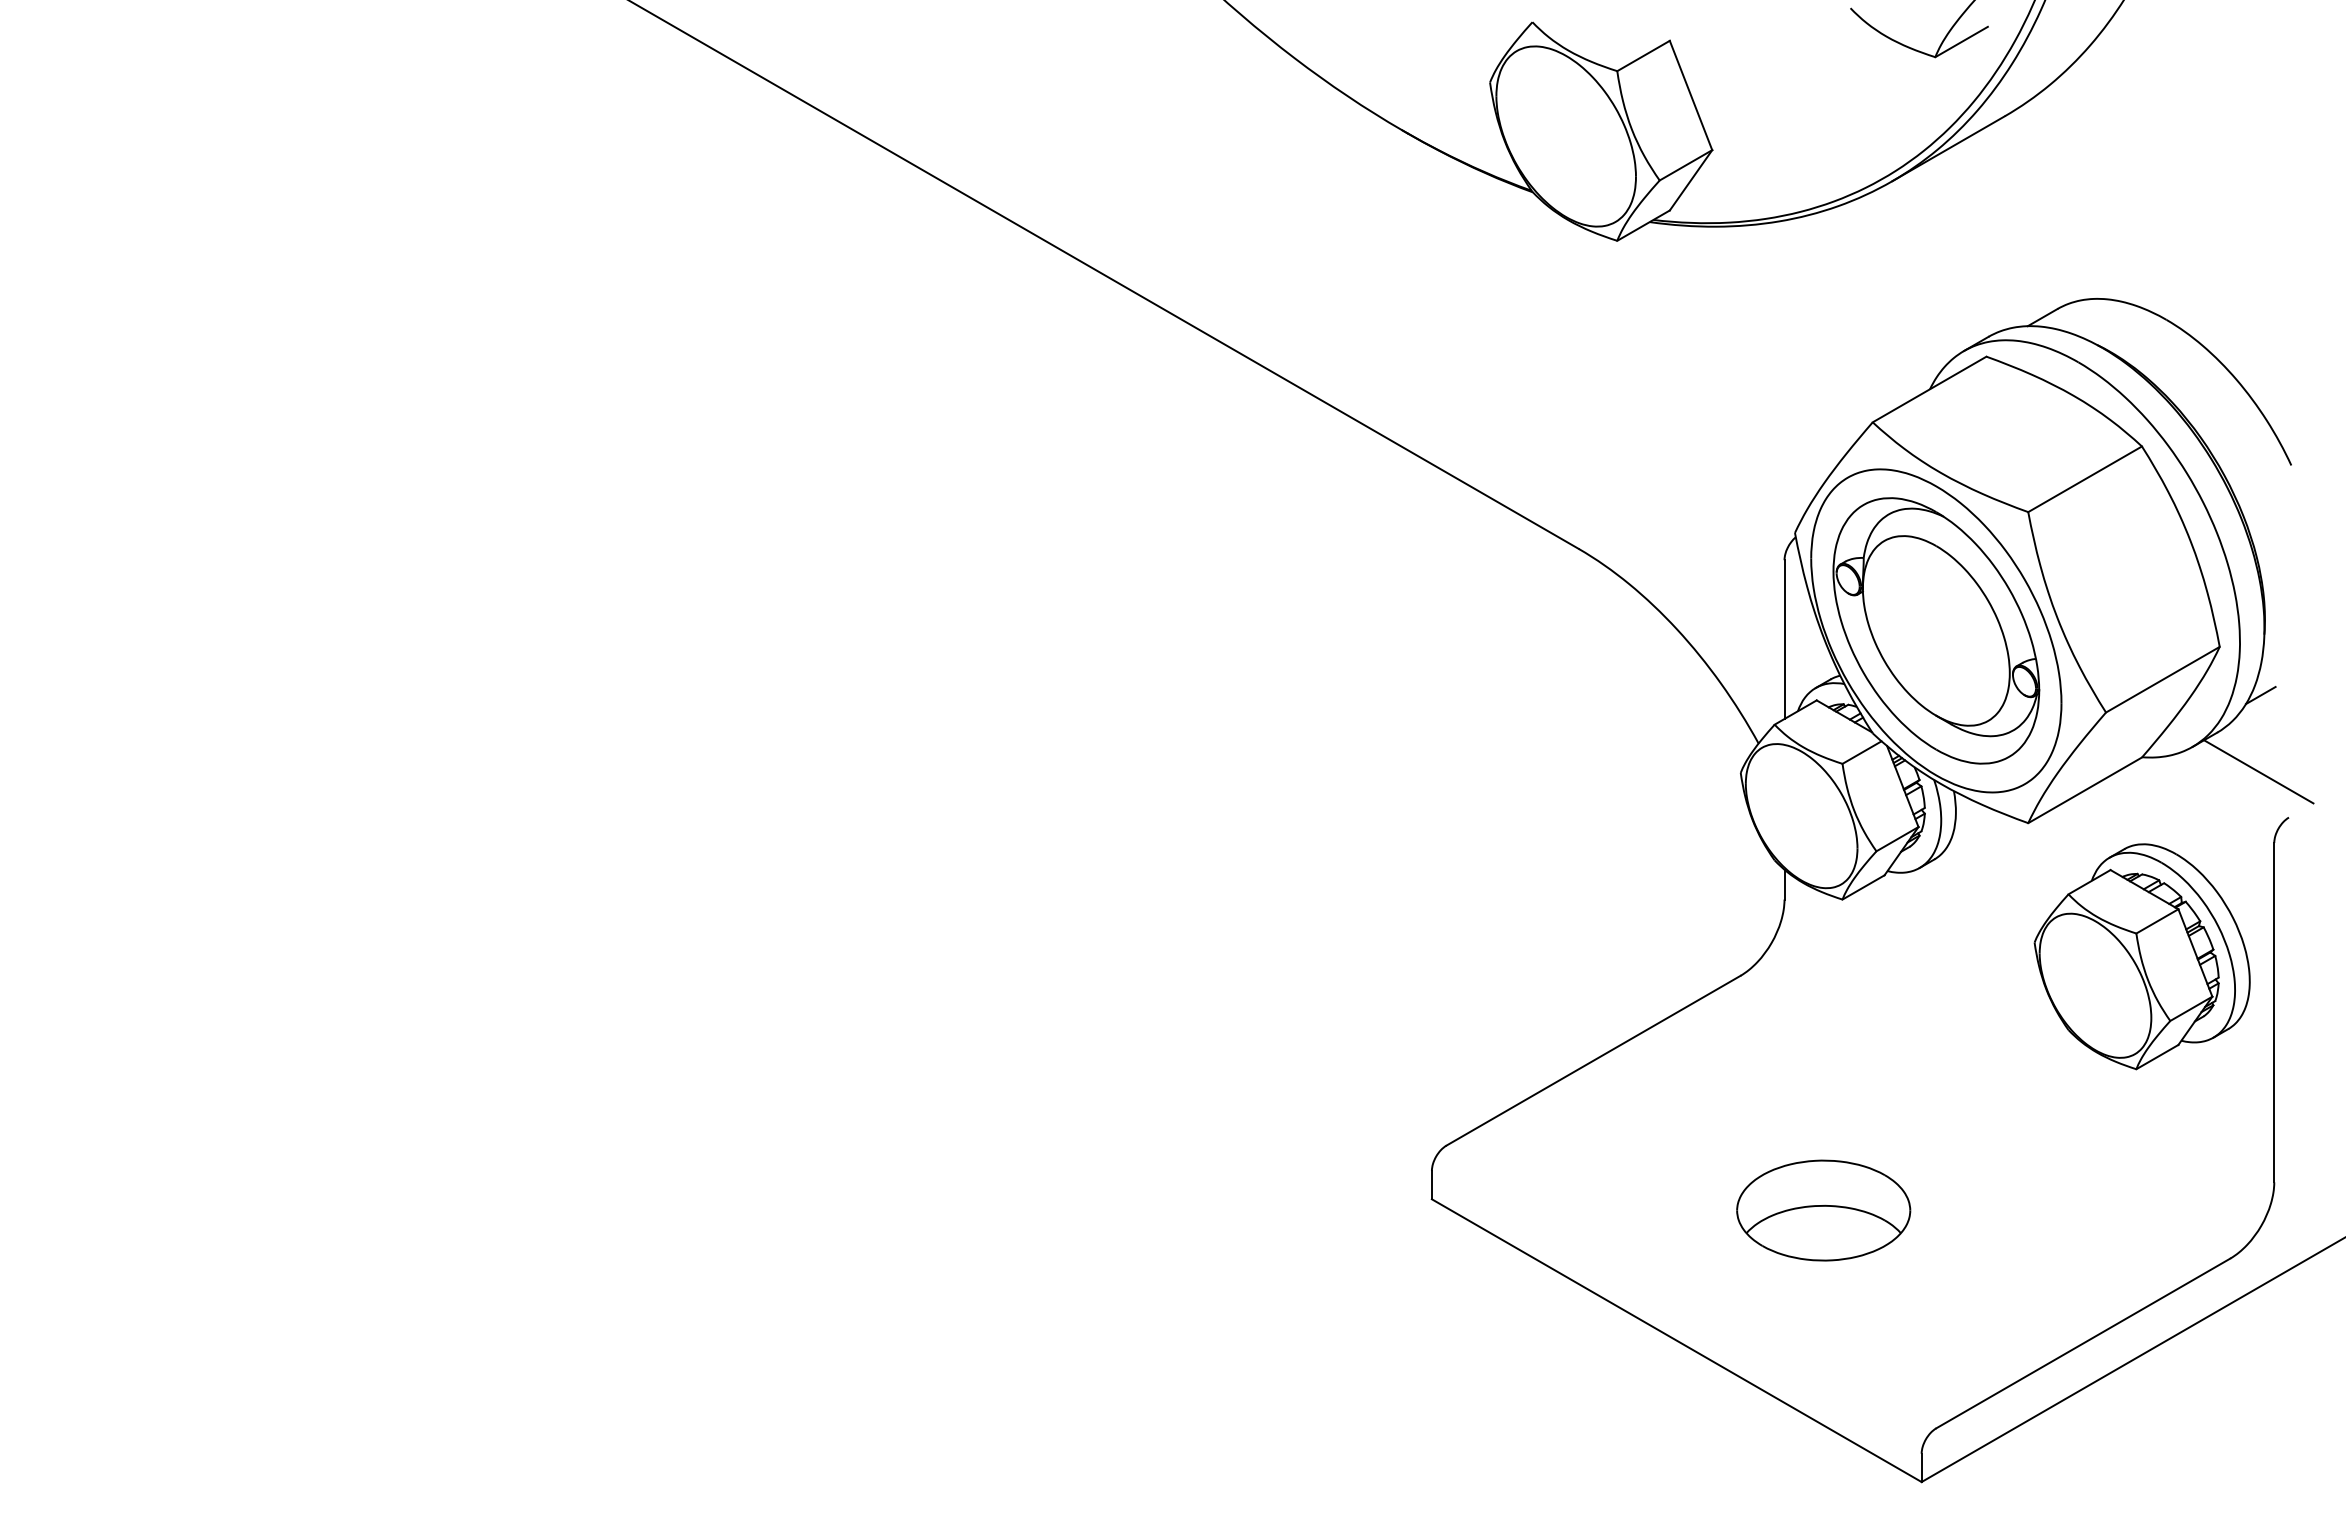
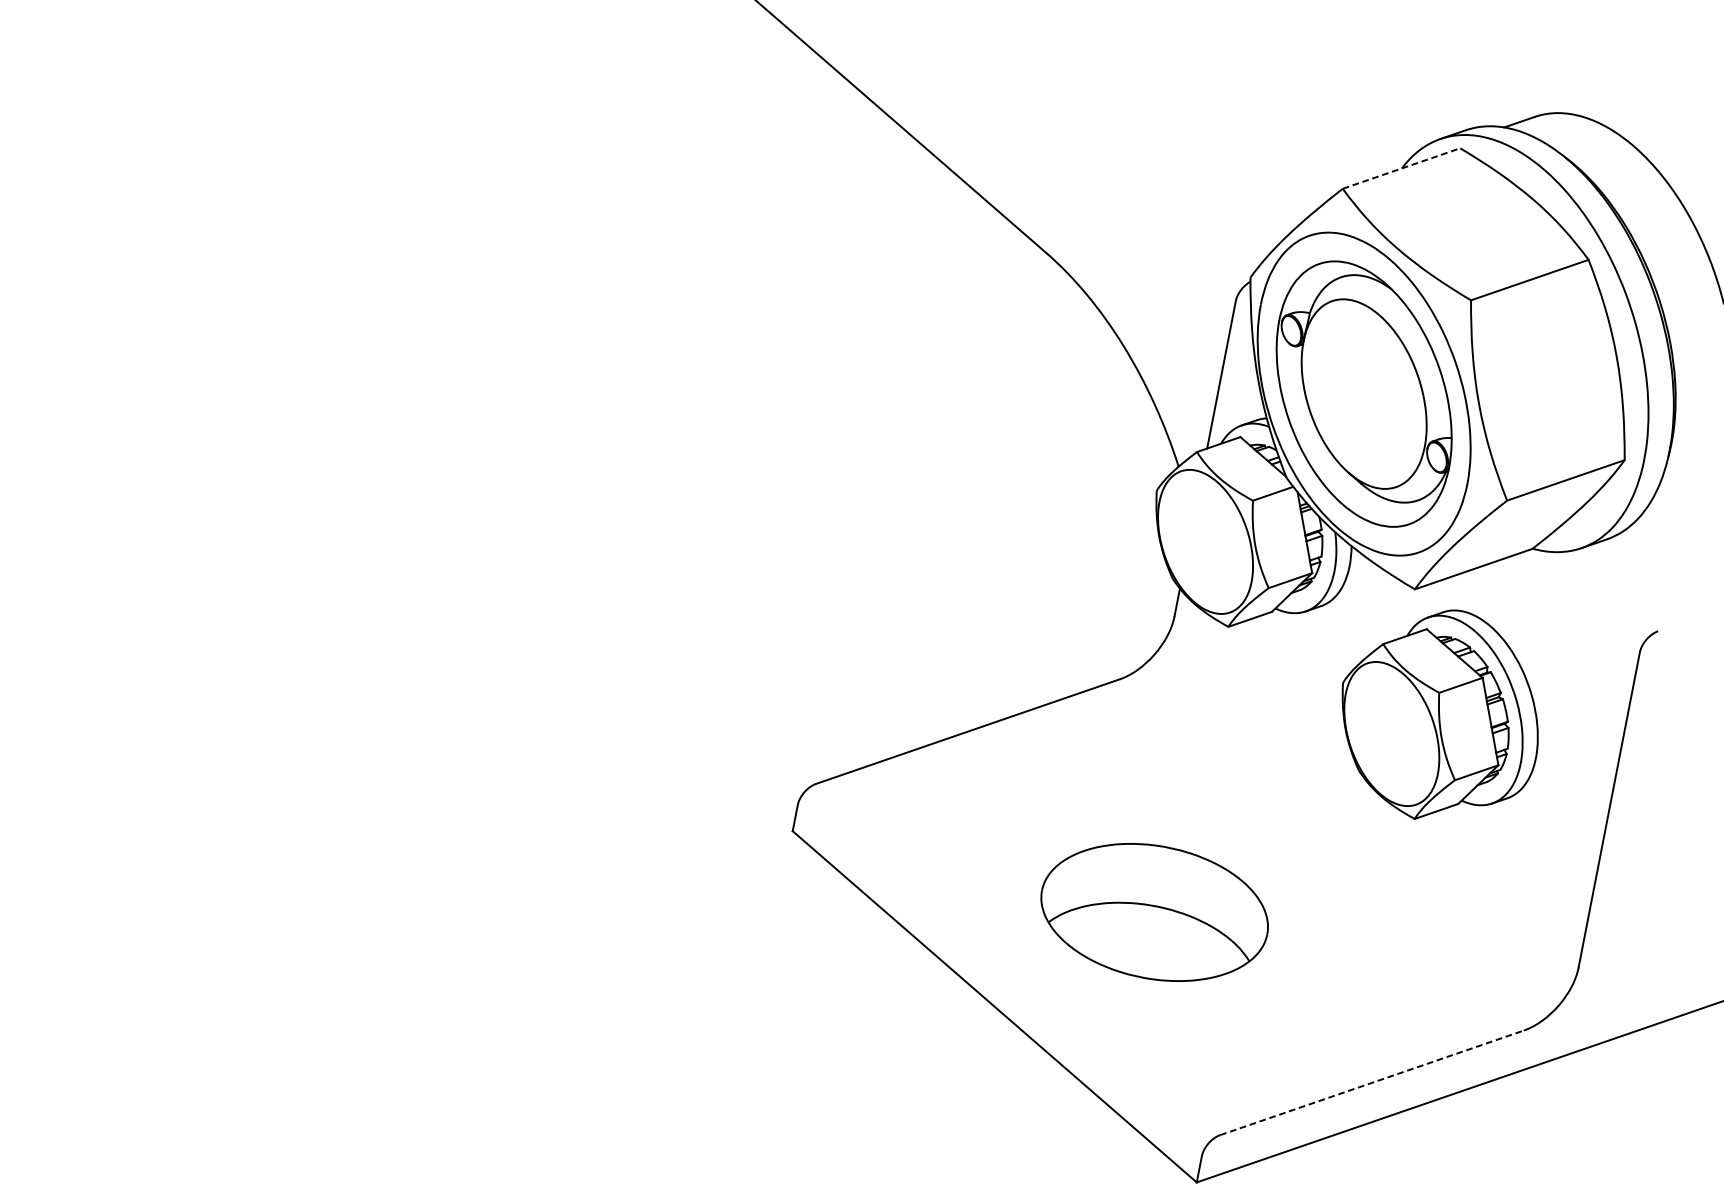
line: (1929, 389) -> (1401, 168), solid -> dashed
line: (2260, 695) -> (1653, 512), removed
line: (2258, 771) -> (1638, 582), removed
part: (2141, 956) -> (1439, 715), moved
part: (1823, 1210) -> (1154, 912), size x1.4
line: (2083, 1343) -> (1372, 1082), solid -> dashed

